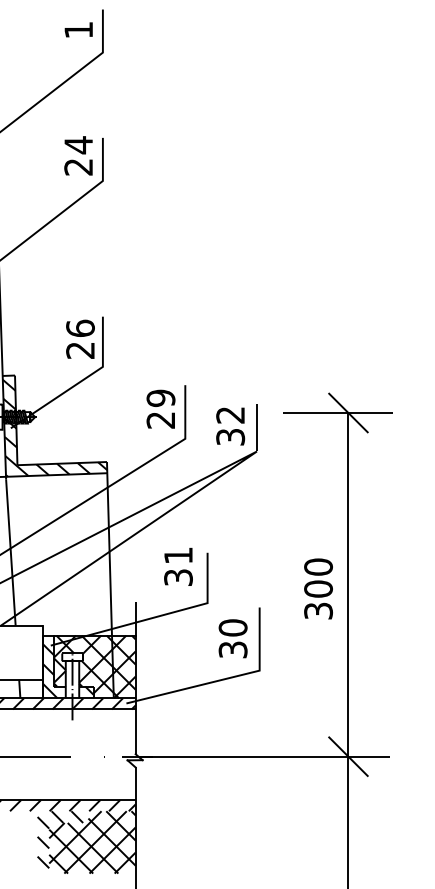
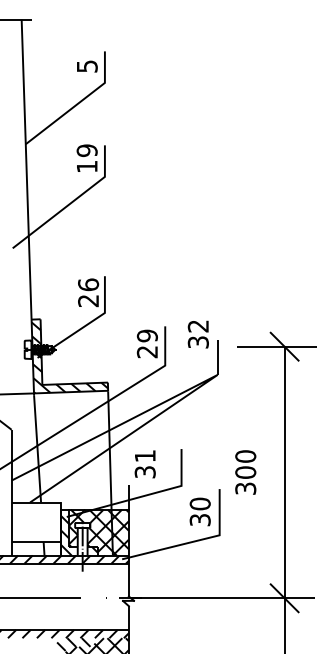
text: (79, 30) -> (87, 66), 1 -> 5
text: (77, 155) -> (86, 158), 24 -> 19
text: (229, 426) -> (197, 334), moved
text: (177, 567) -> (144, 464), moved
text: (318, 588) -> (245, 472), moved

